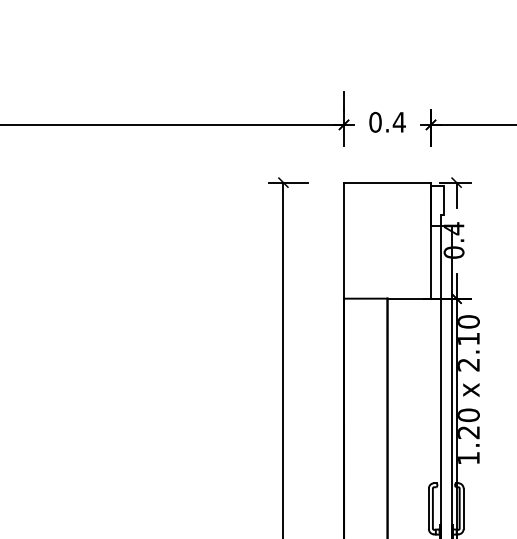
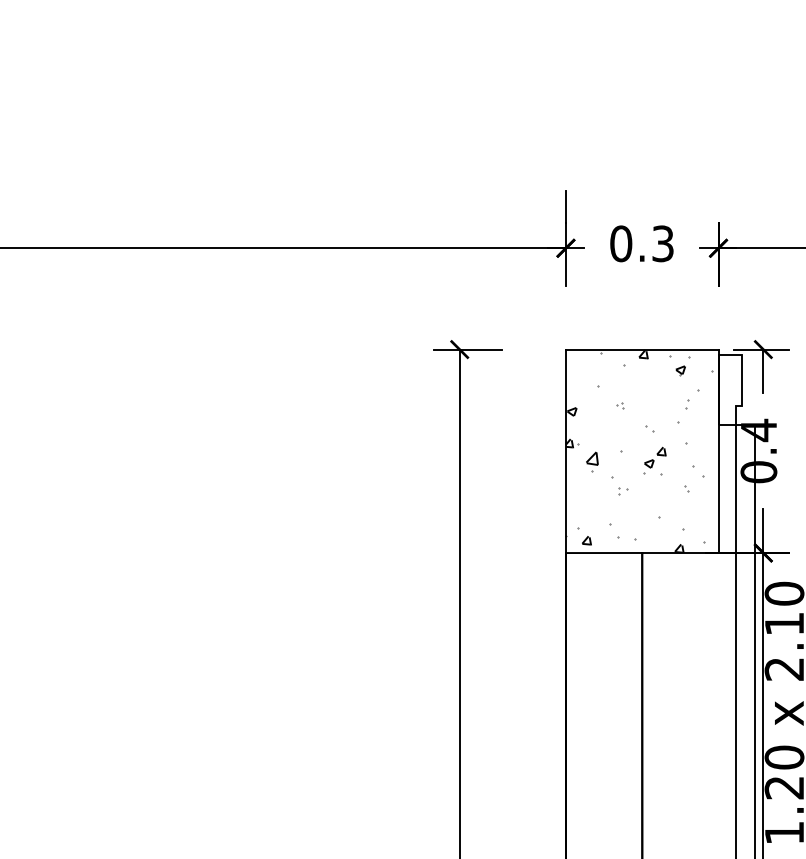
text: (398, 121) -> (661, 242), 0.4 -> 0.3
hatch: (385, 240) -> (638, 451), added

